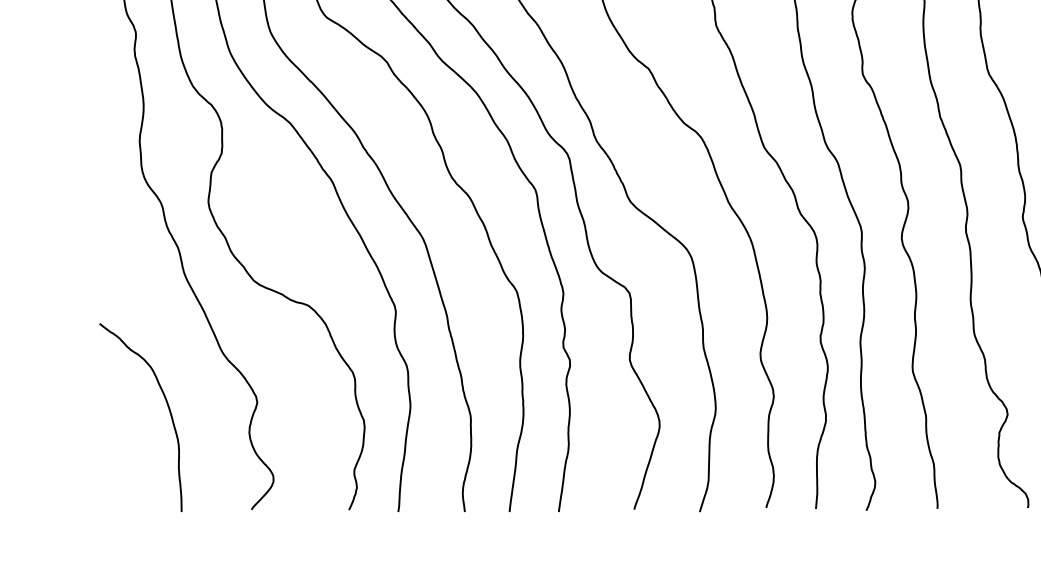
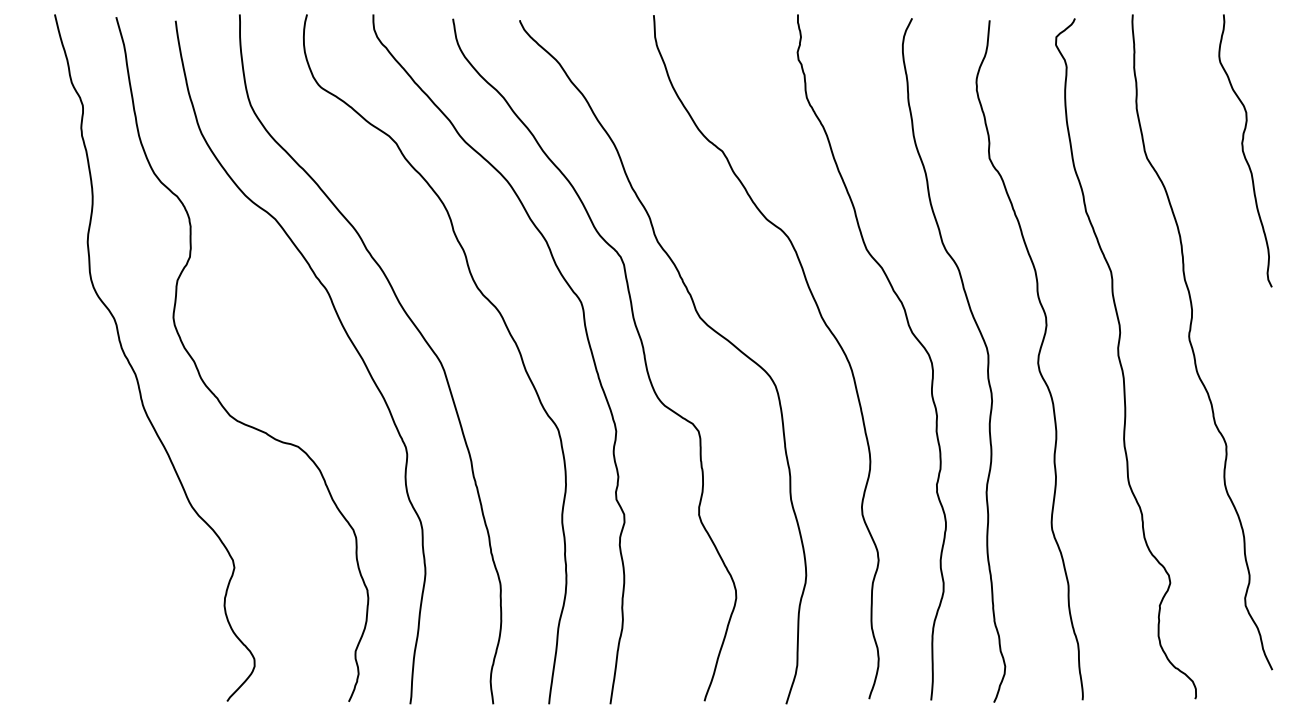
curve: (168, 408) -> (123, 575), removed

